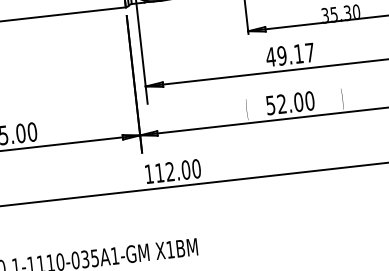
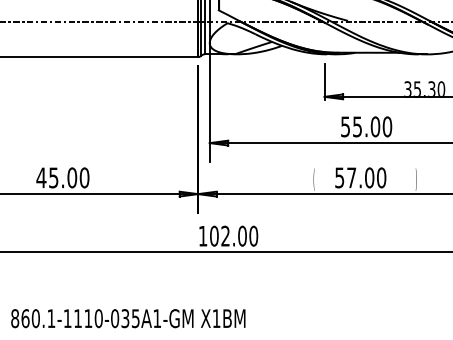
text: (290, 54) -> (366, 126), 49.17 -> 55.00
text: (281, 103) -> (351, 177), 52.00 -> 57.00
text: (159, 172) -> (214, 235), 112.00 -> 102.00

